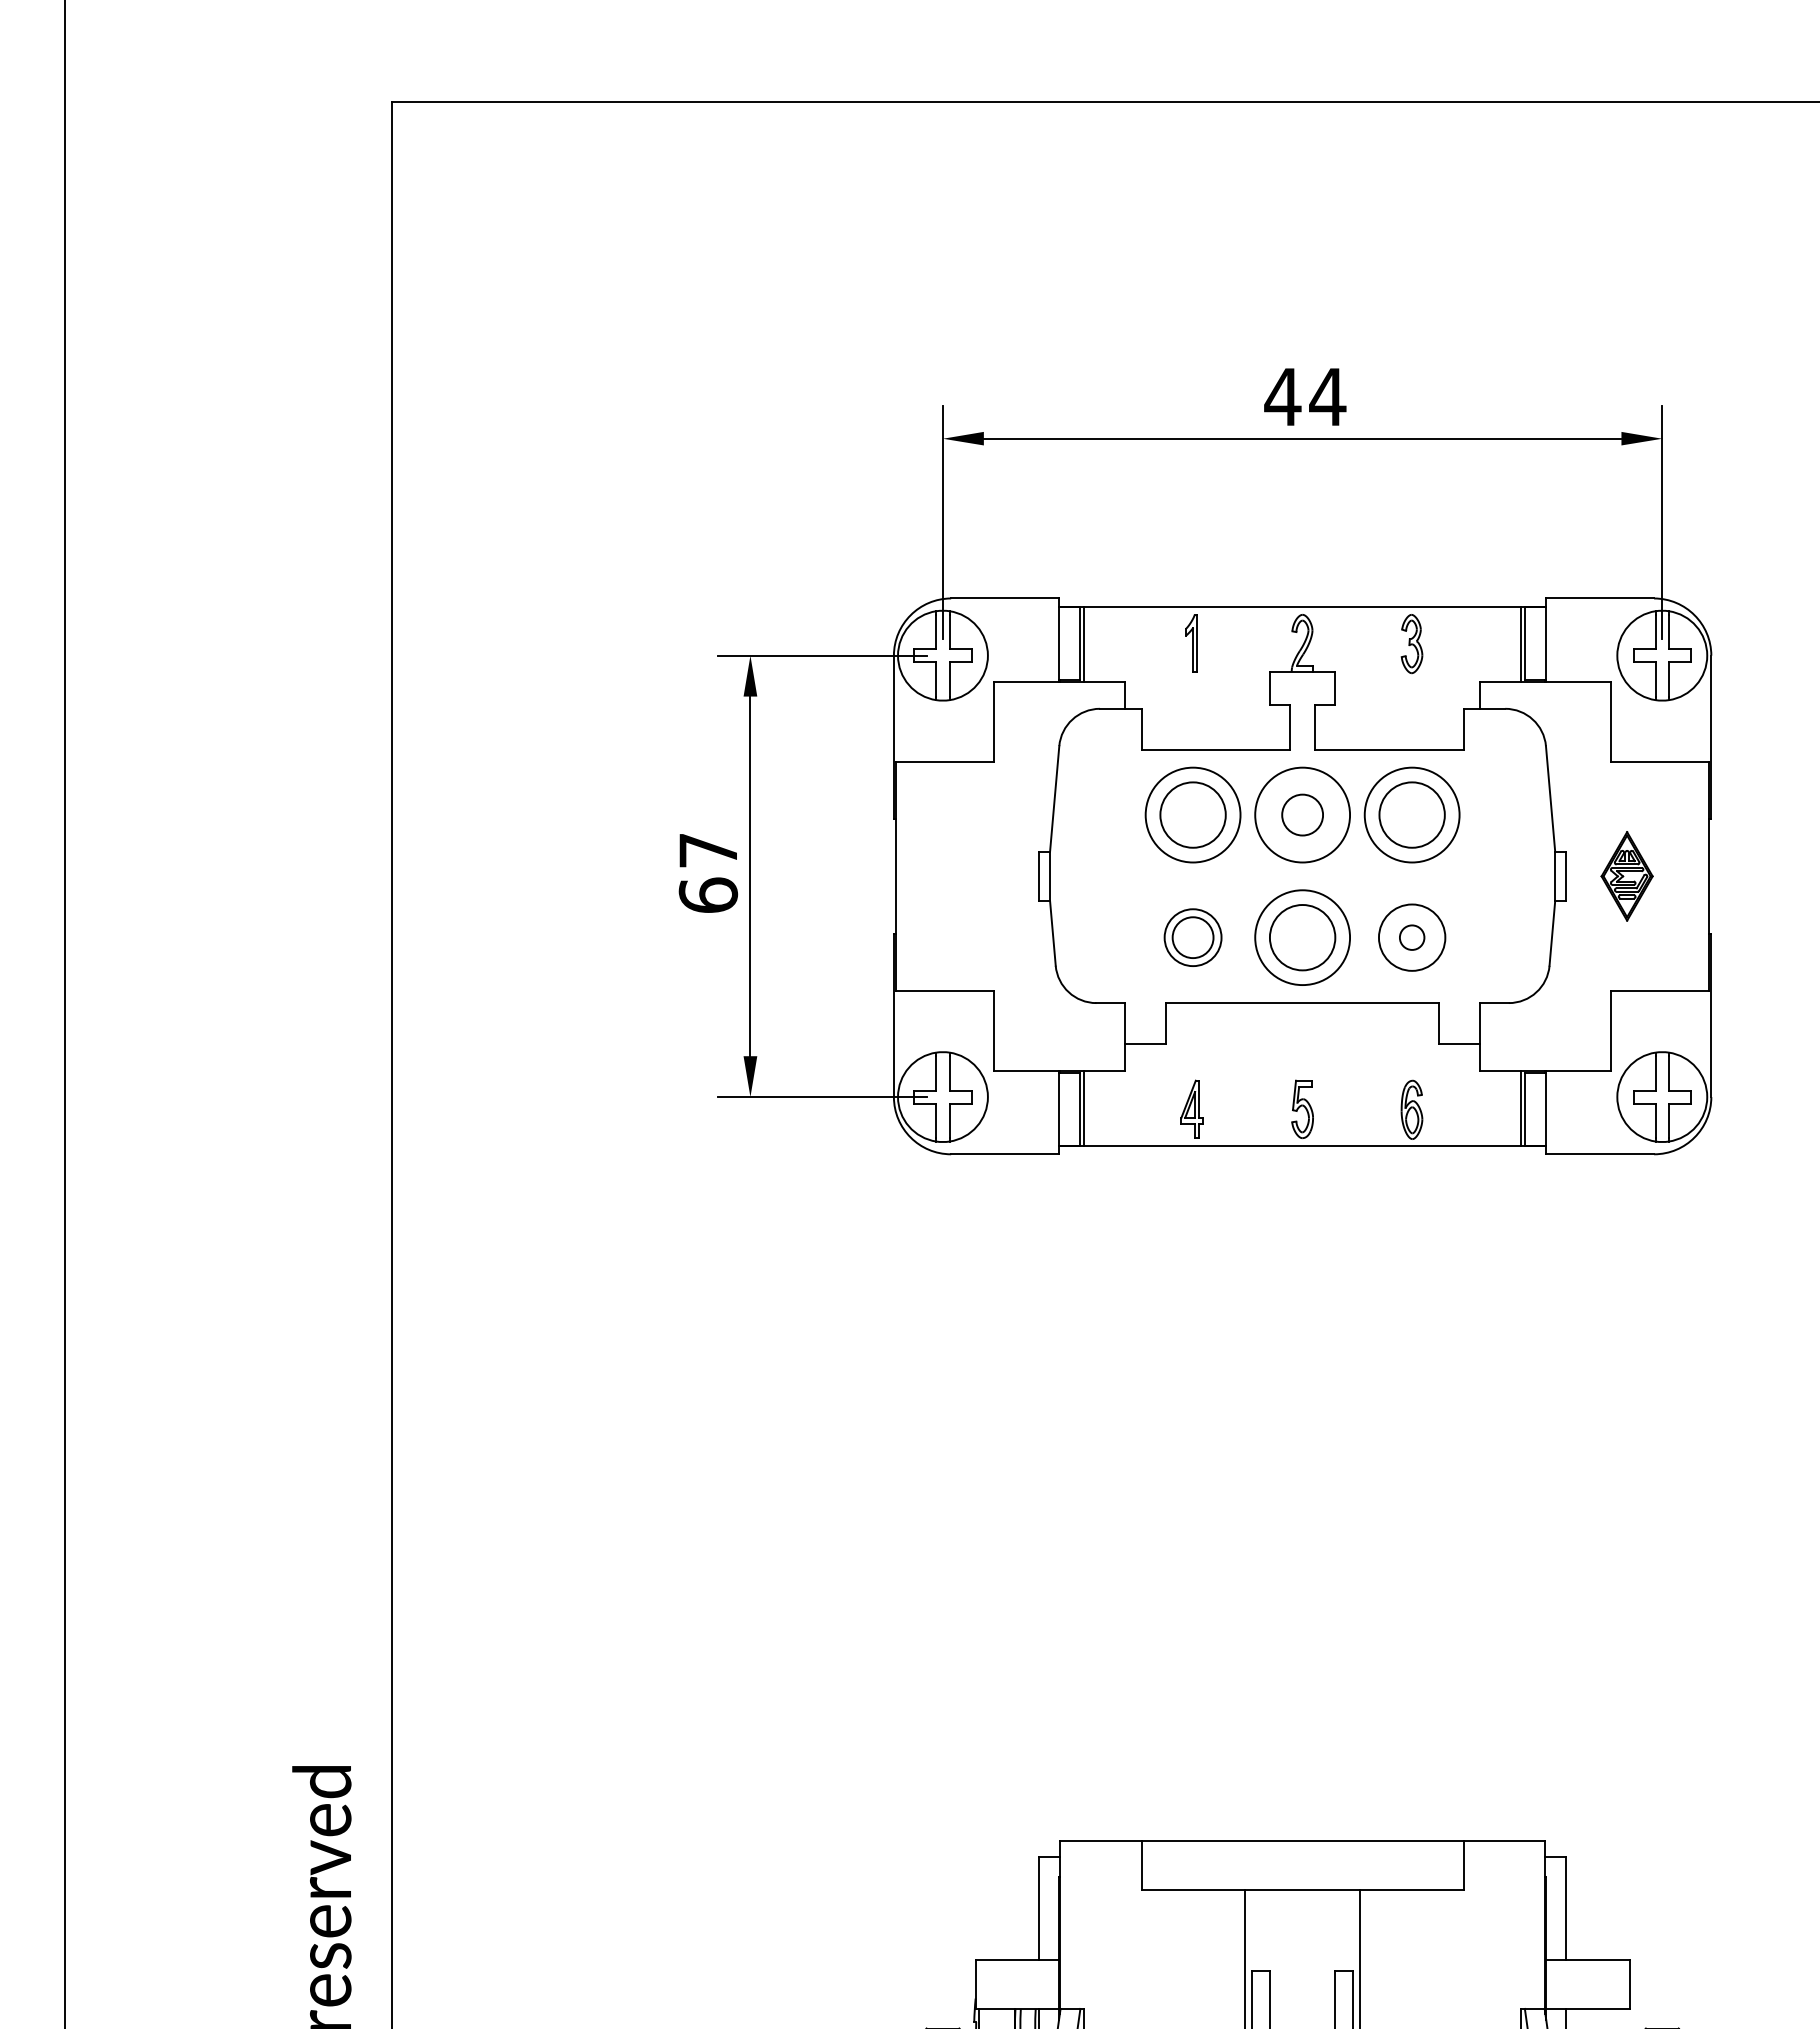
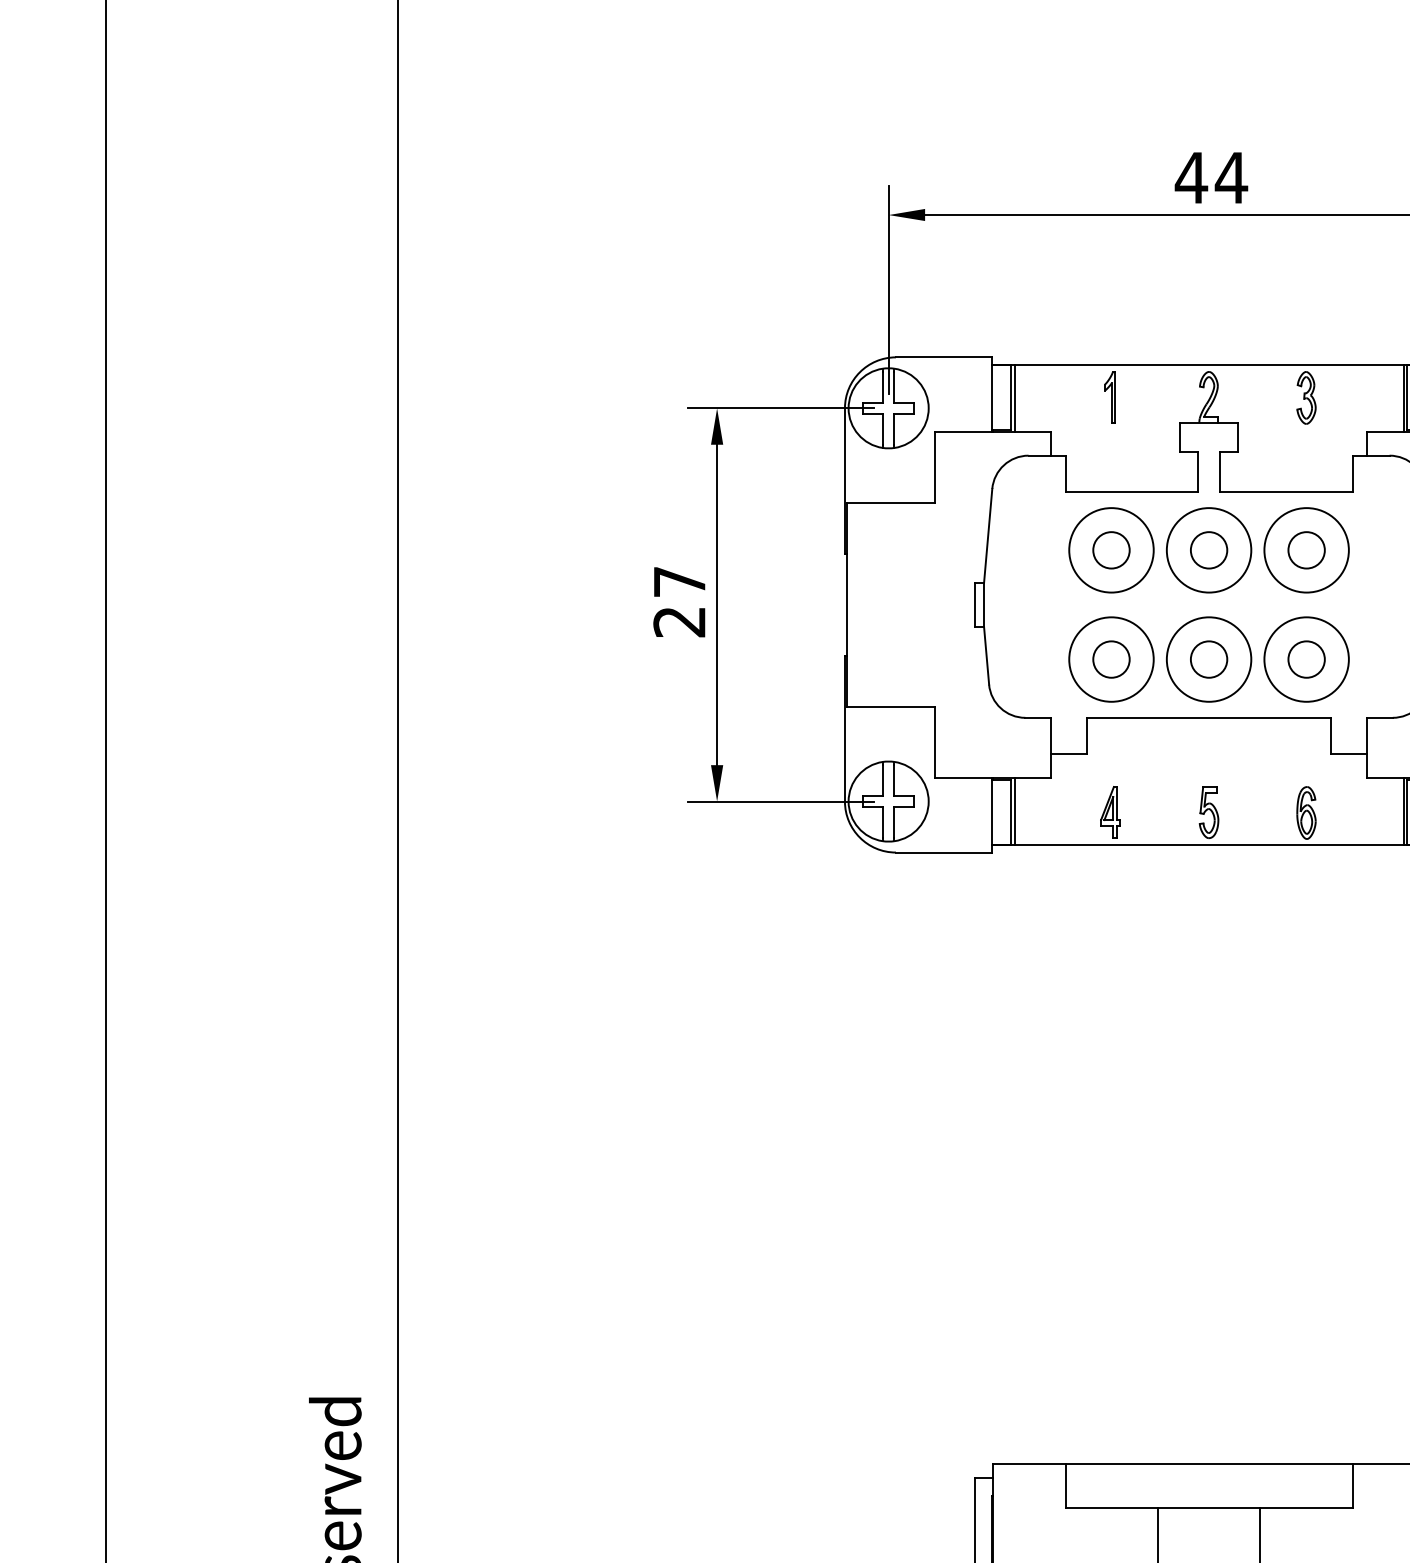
circle: (1192, 814) -> (1110, 549), size x0.62
circle: (1411, 814) -> (1306, 549), size x0.62
text: (708, 894) -> (679, 621), 67 -> 27
circle: (1192, 937) -> (1110, 659), size x1.67
circle: (1302, 937) -> (1208, 659), size x0.62
circle: (1411, 937) -> (1306, 659), size x1.43
circle: (1411, 937) -> (1306, 659), size x1.67

